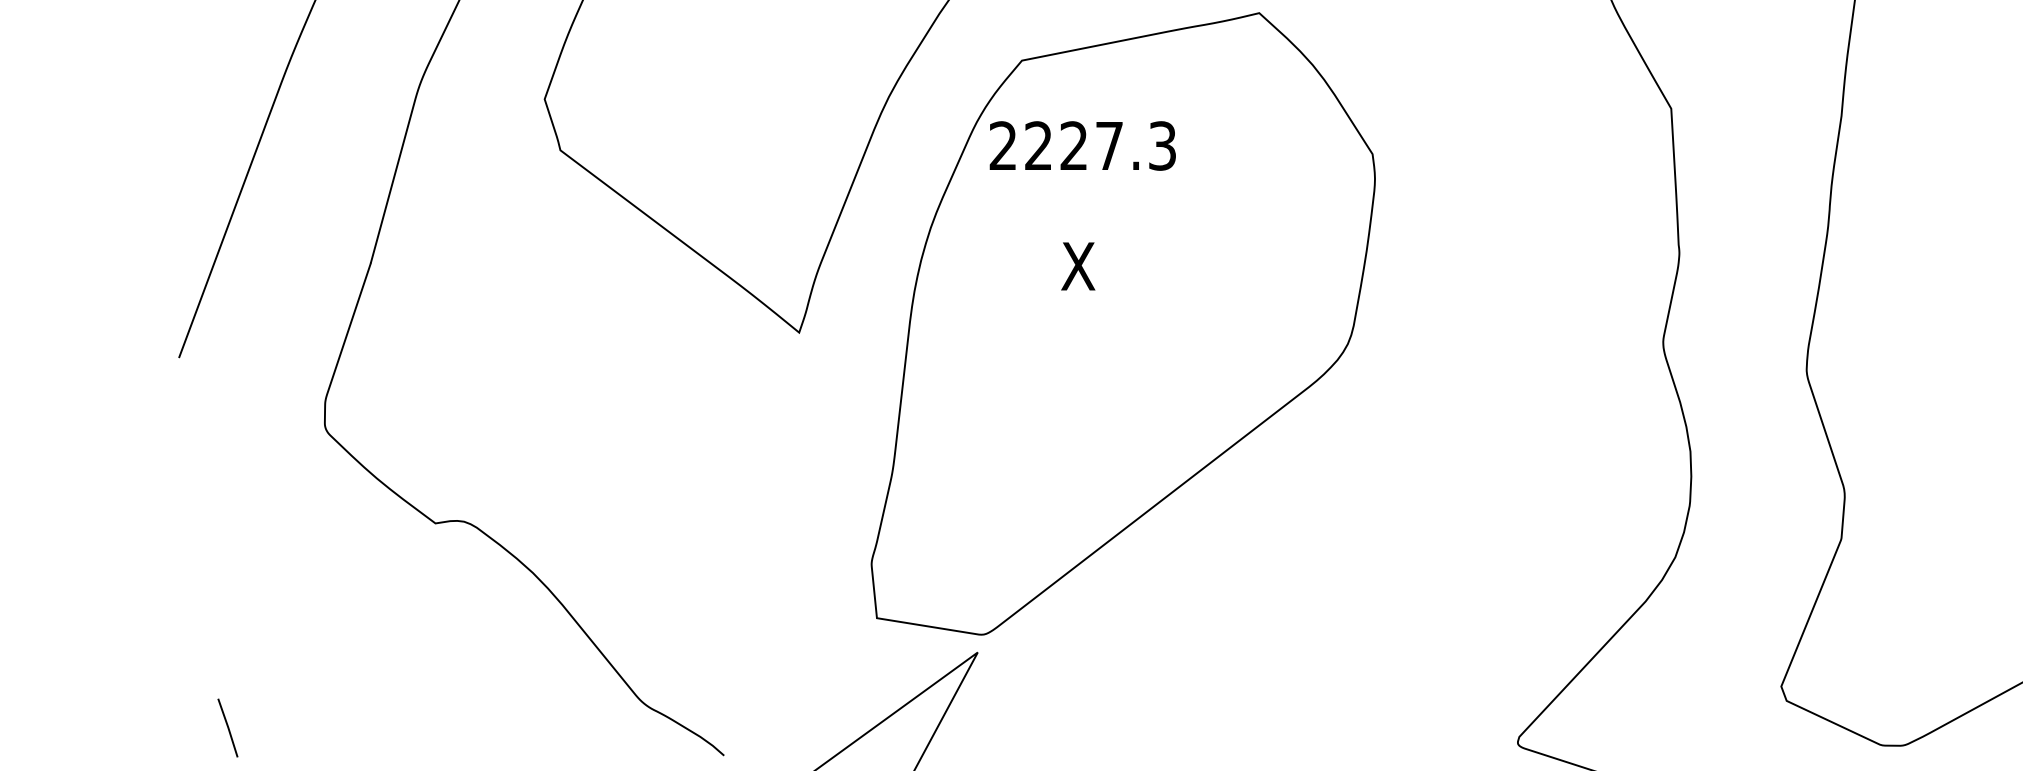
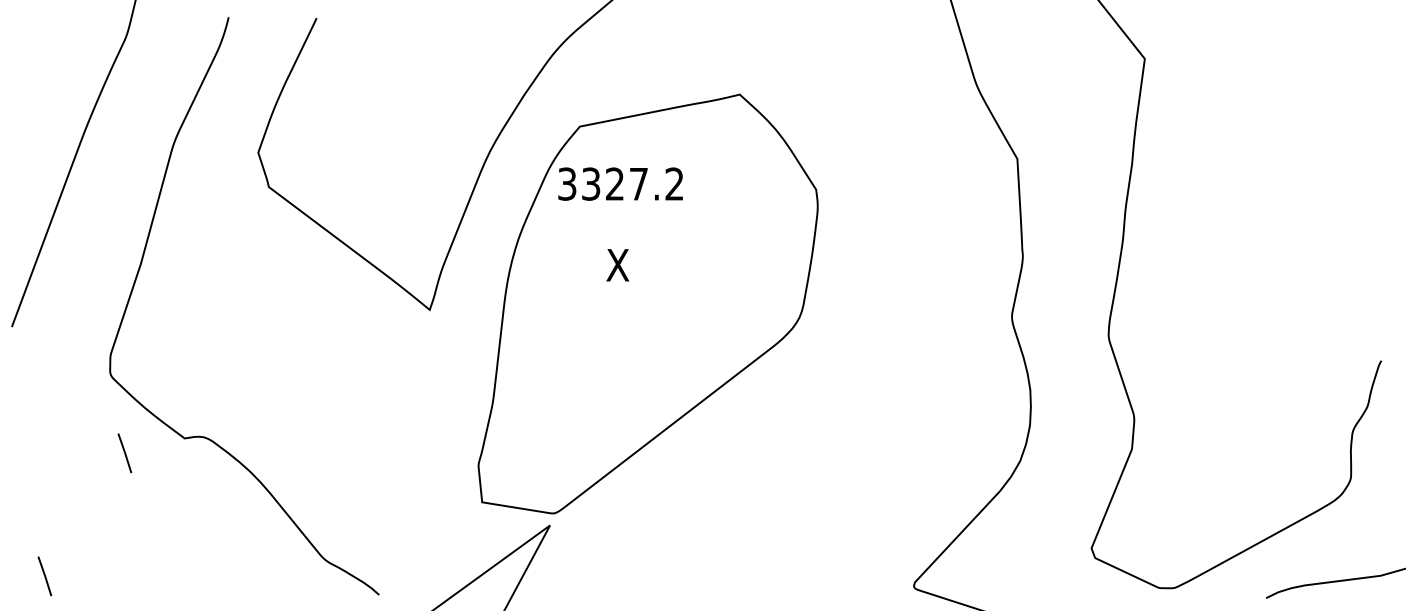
text: (1082, 145) -> (620, 183), 2227.3 -> 3327.2
line: (346, 545) -> (124, 453), added

